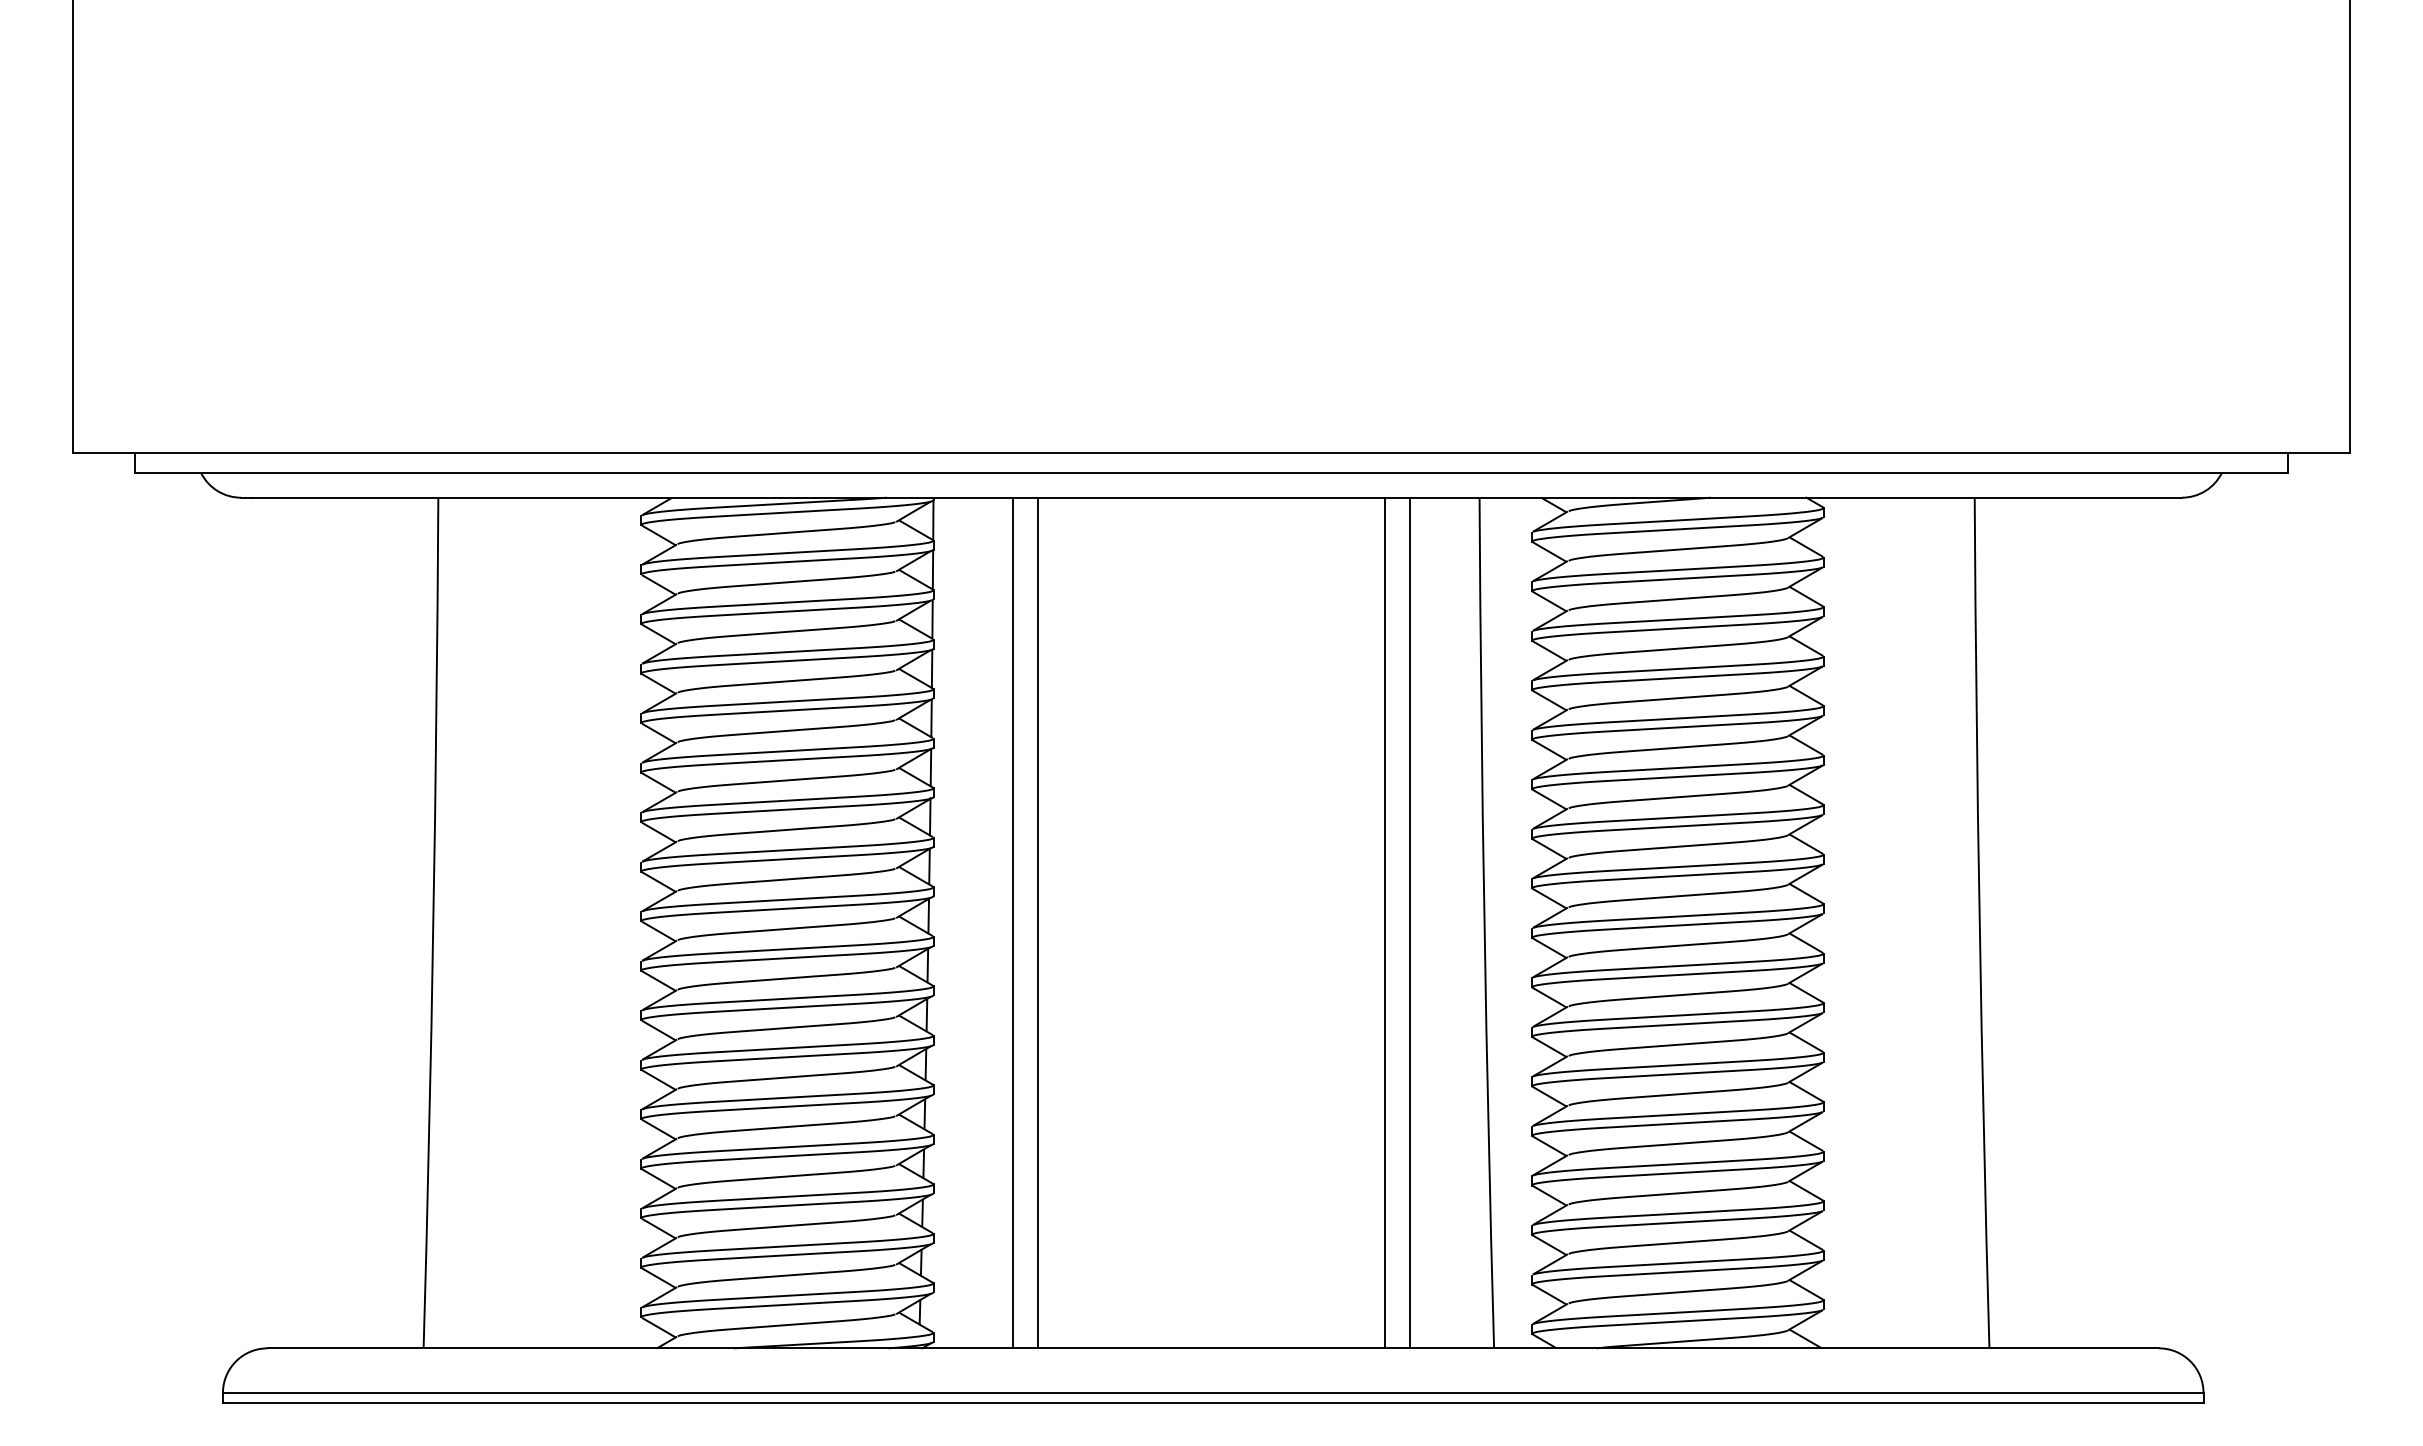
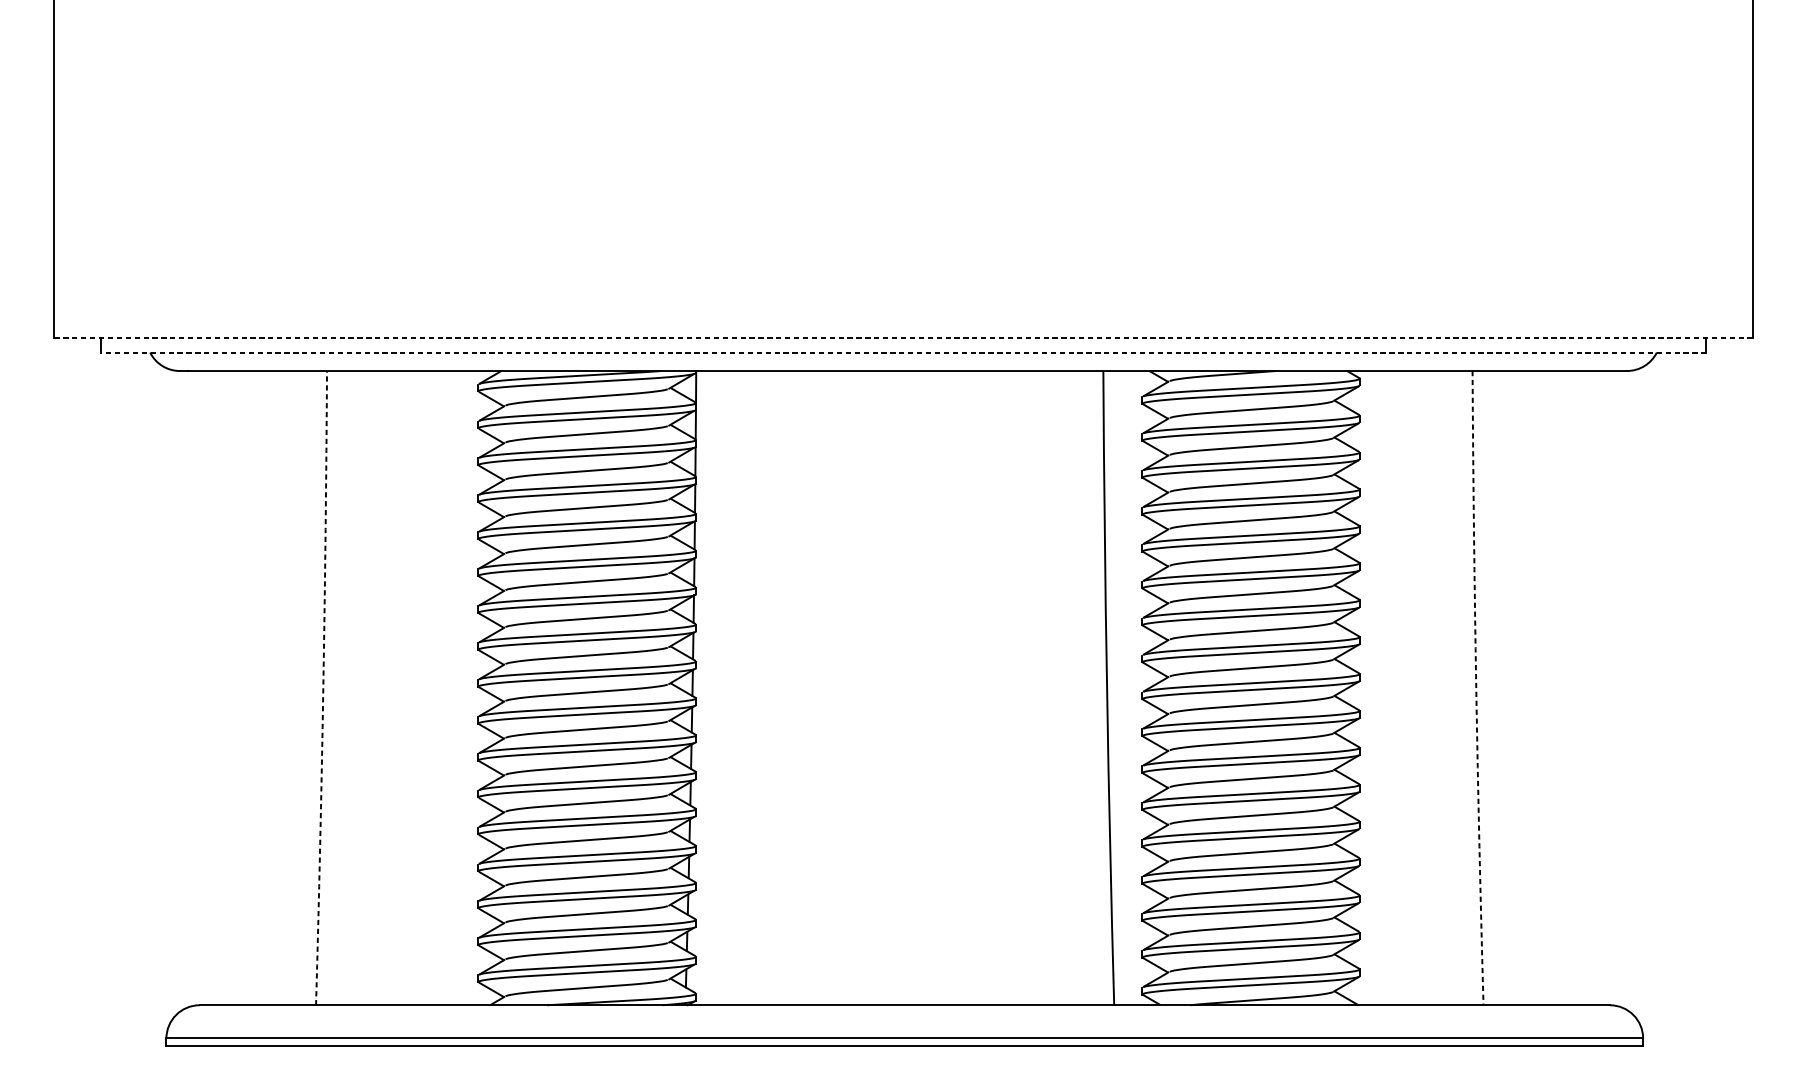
line: (1211, 453) -> (903, 338), solid -> dashed
line: (1211, 472) -> (903, 352), solid -> dashed
line: (1013, 922) -> (755, 687), removed
line: (1038, 922) -> (774, 687), removed
line: (1384, 922) -> (1032, 687), removed
line: (1409, 922) -> (1051, 687), removed
arc: (433, 923) -> (323, 688), solid -> dashed
arc: (1979, 923) -> (1476, 688), solid -> dashed

